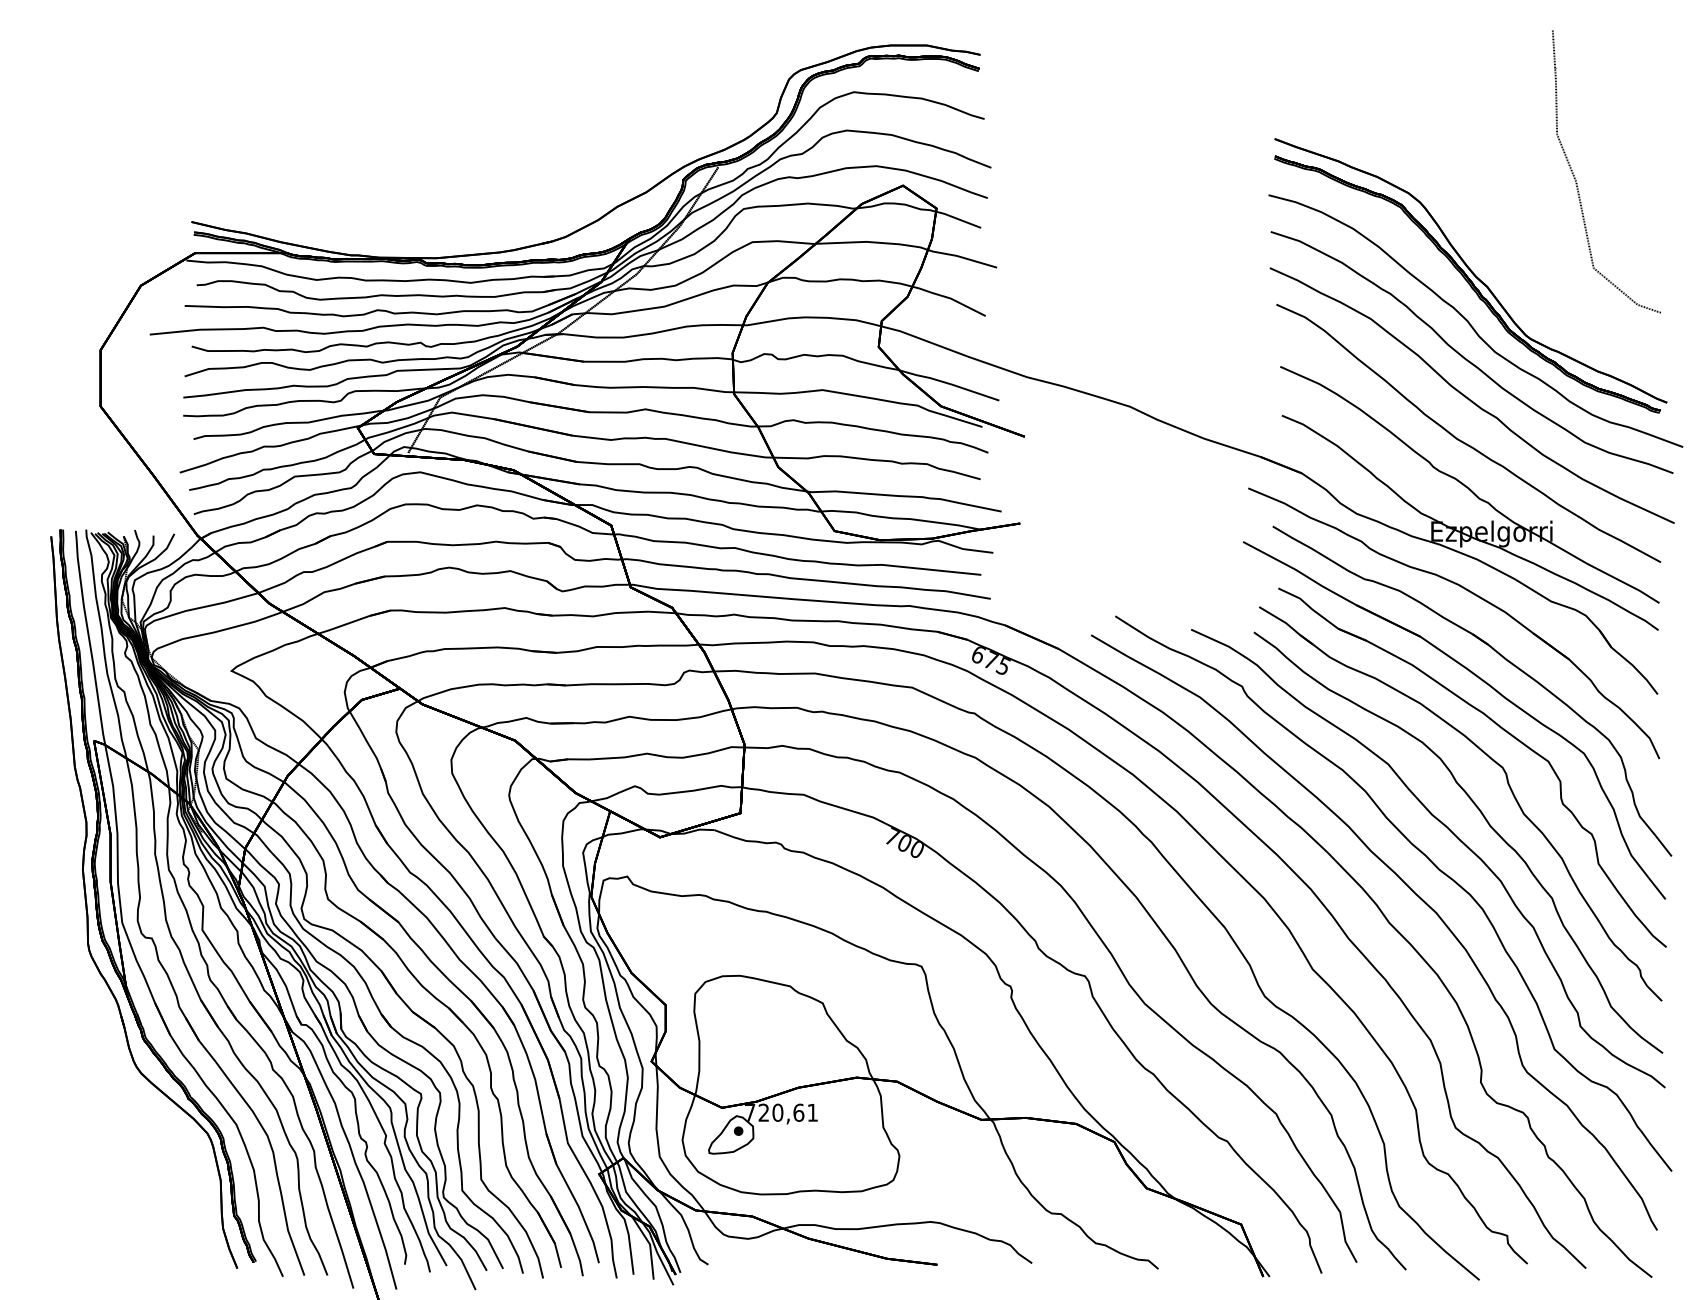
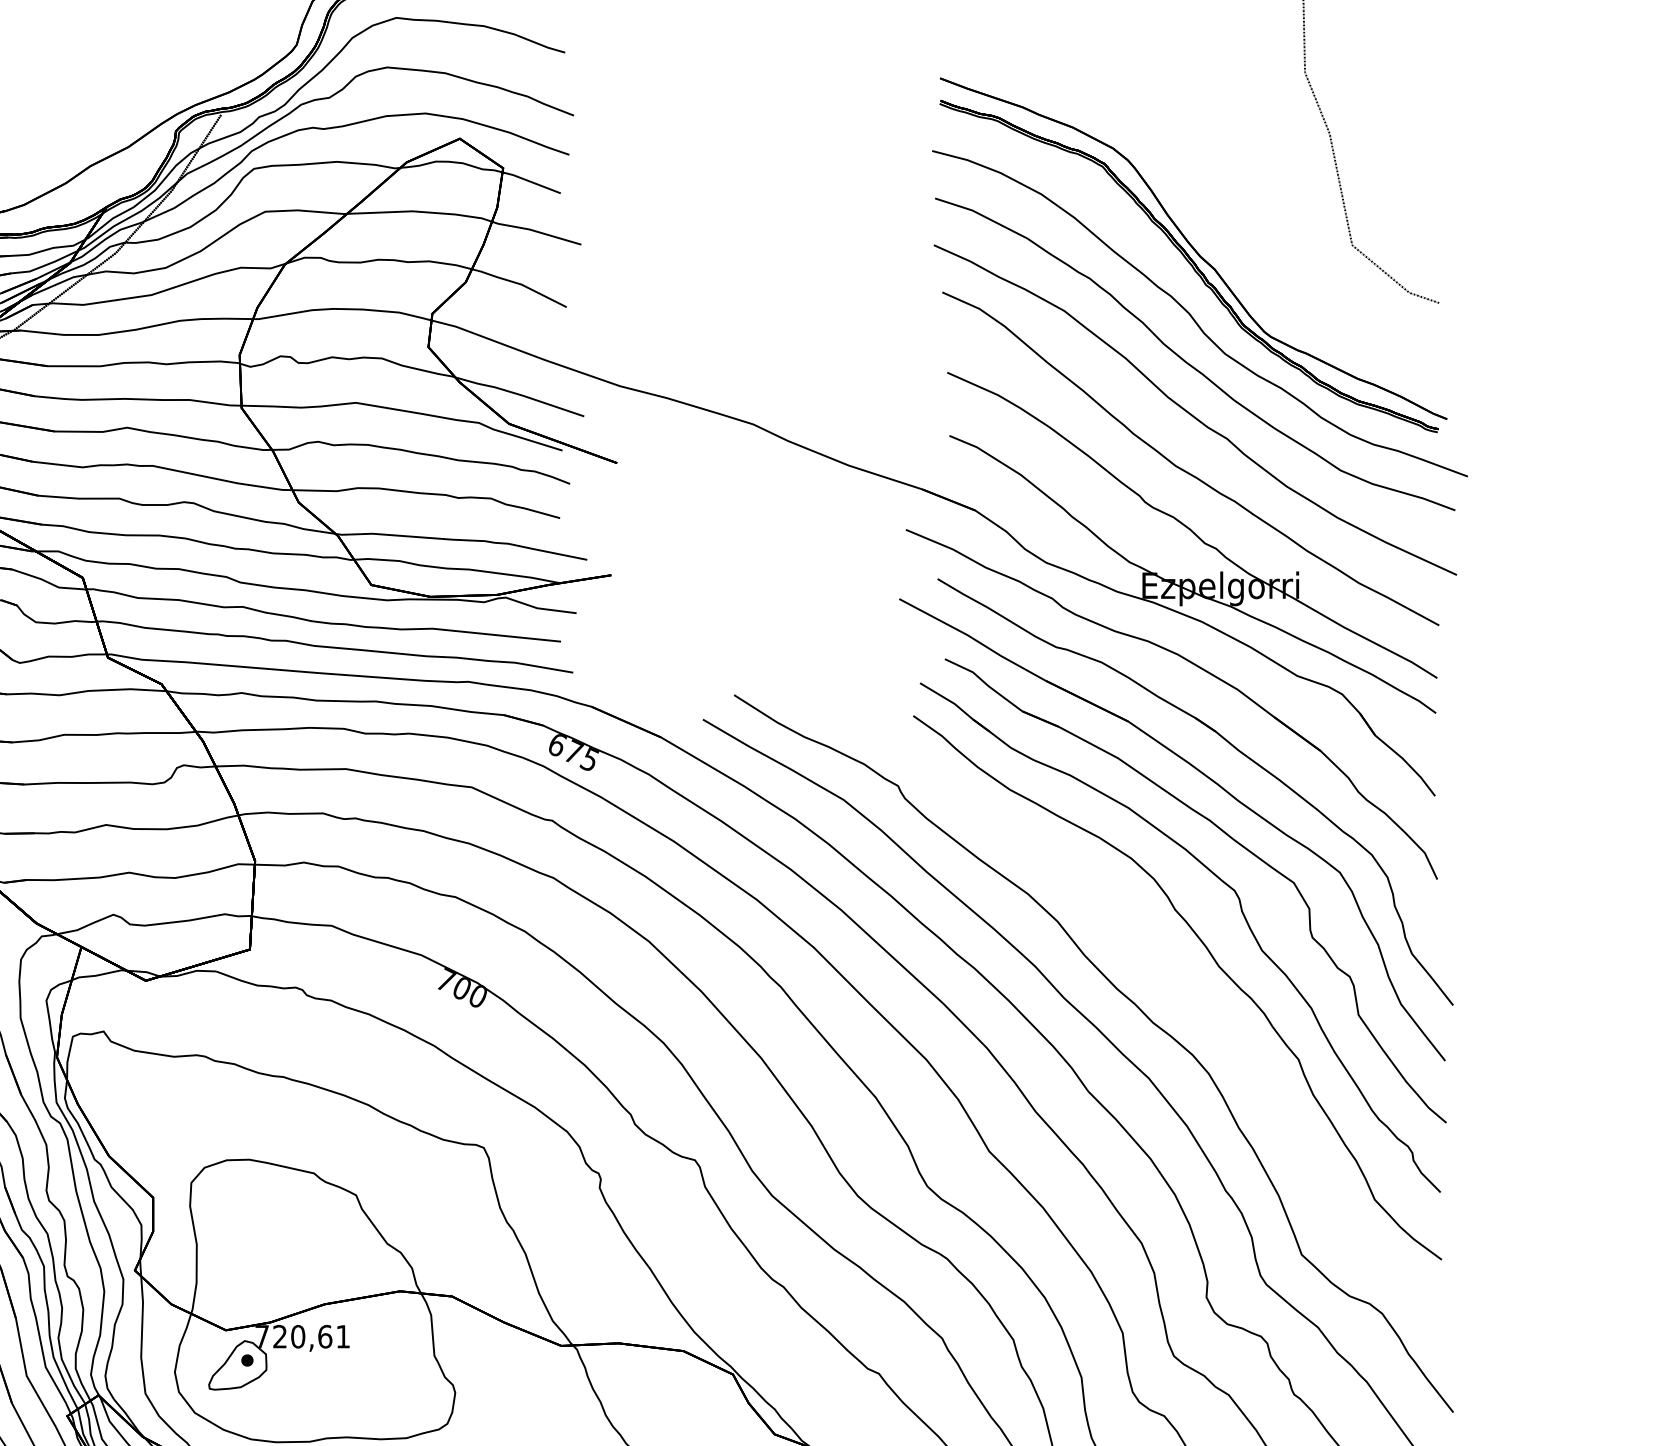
part: (1452, 833) -> (1169, 975), removed

